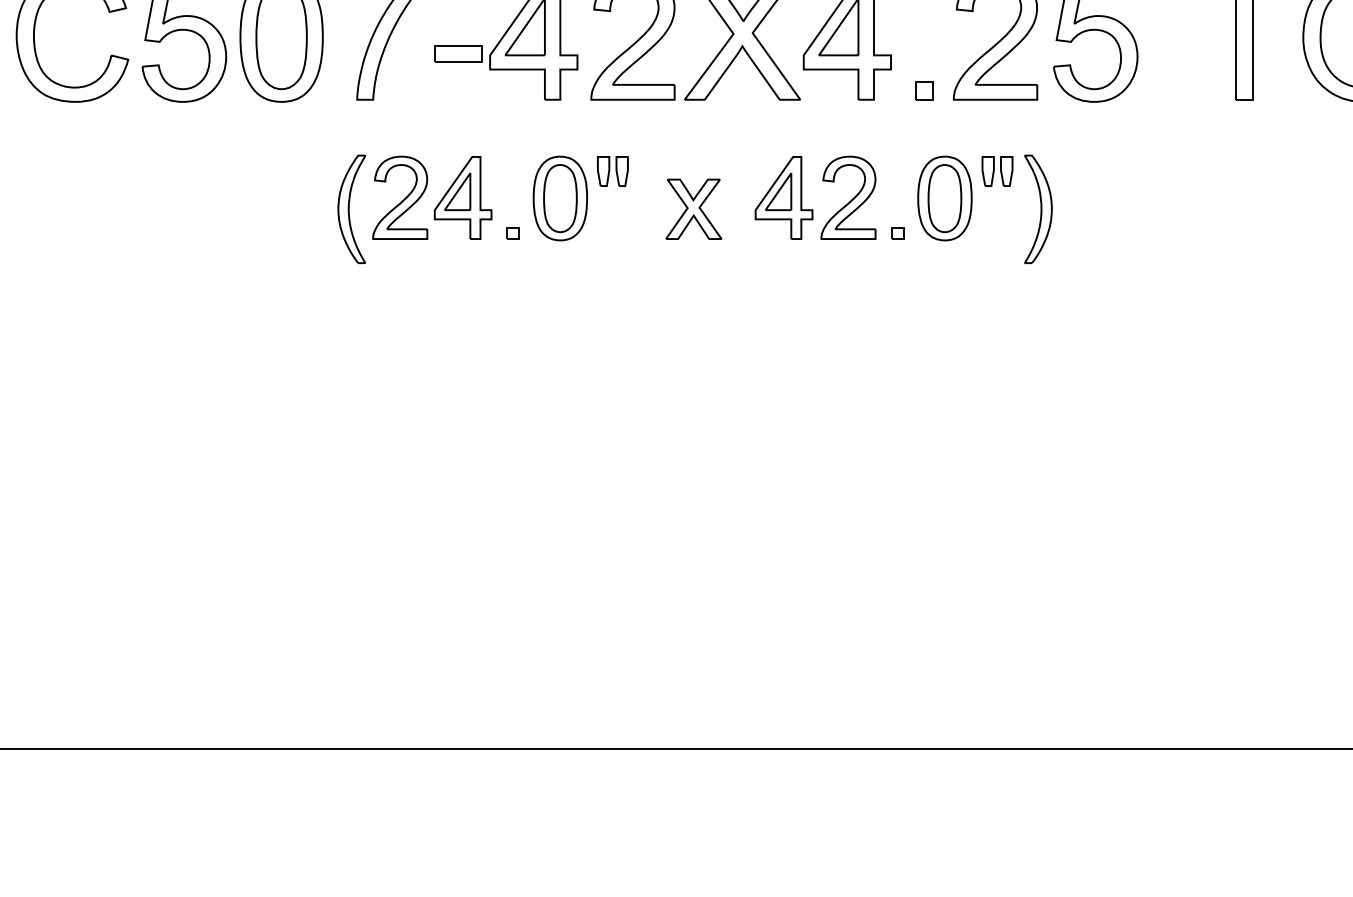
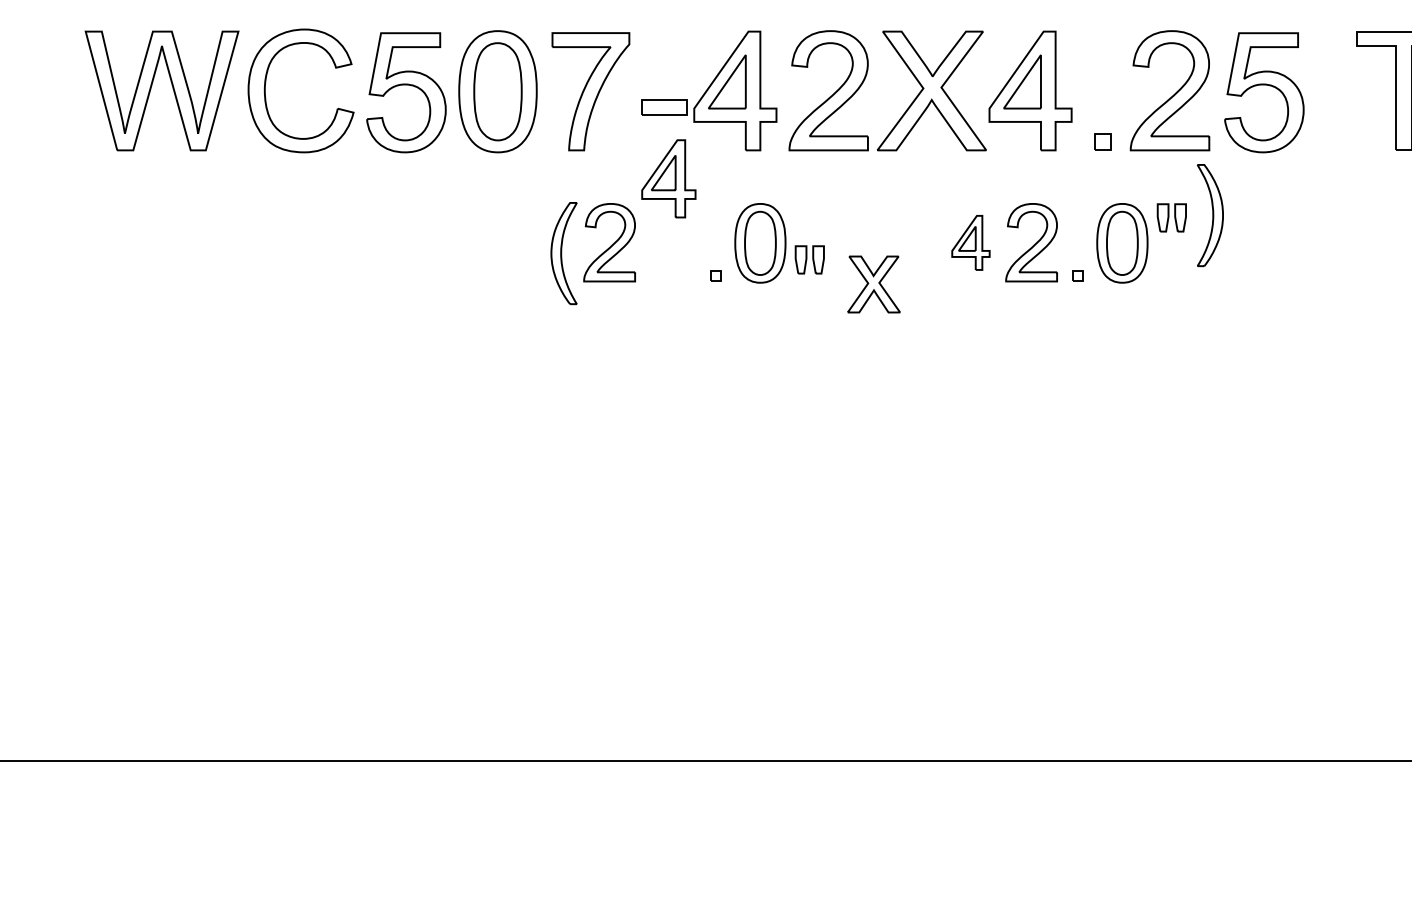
part: (612, 171) -> (809, 259), moved
part: (462, 197) -> (668, 178), moved
part: (783, 197) -> (970, 242), size x0.7
part: (693, 209) -> (873, 284), moved
part: (1038, 209) -> (1210, 215), moved

